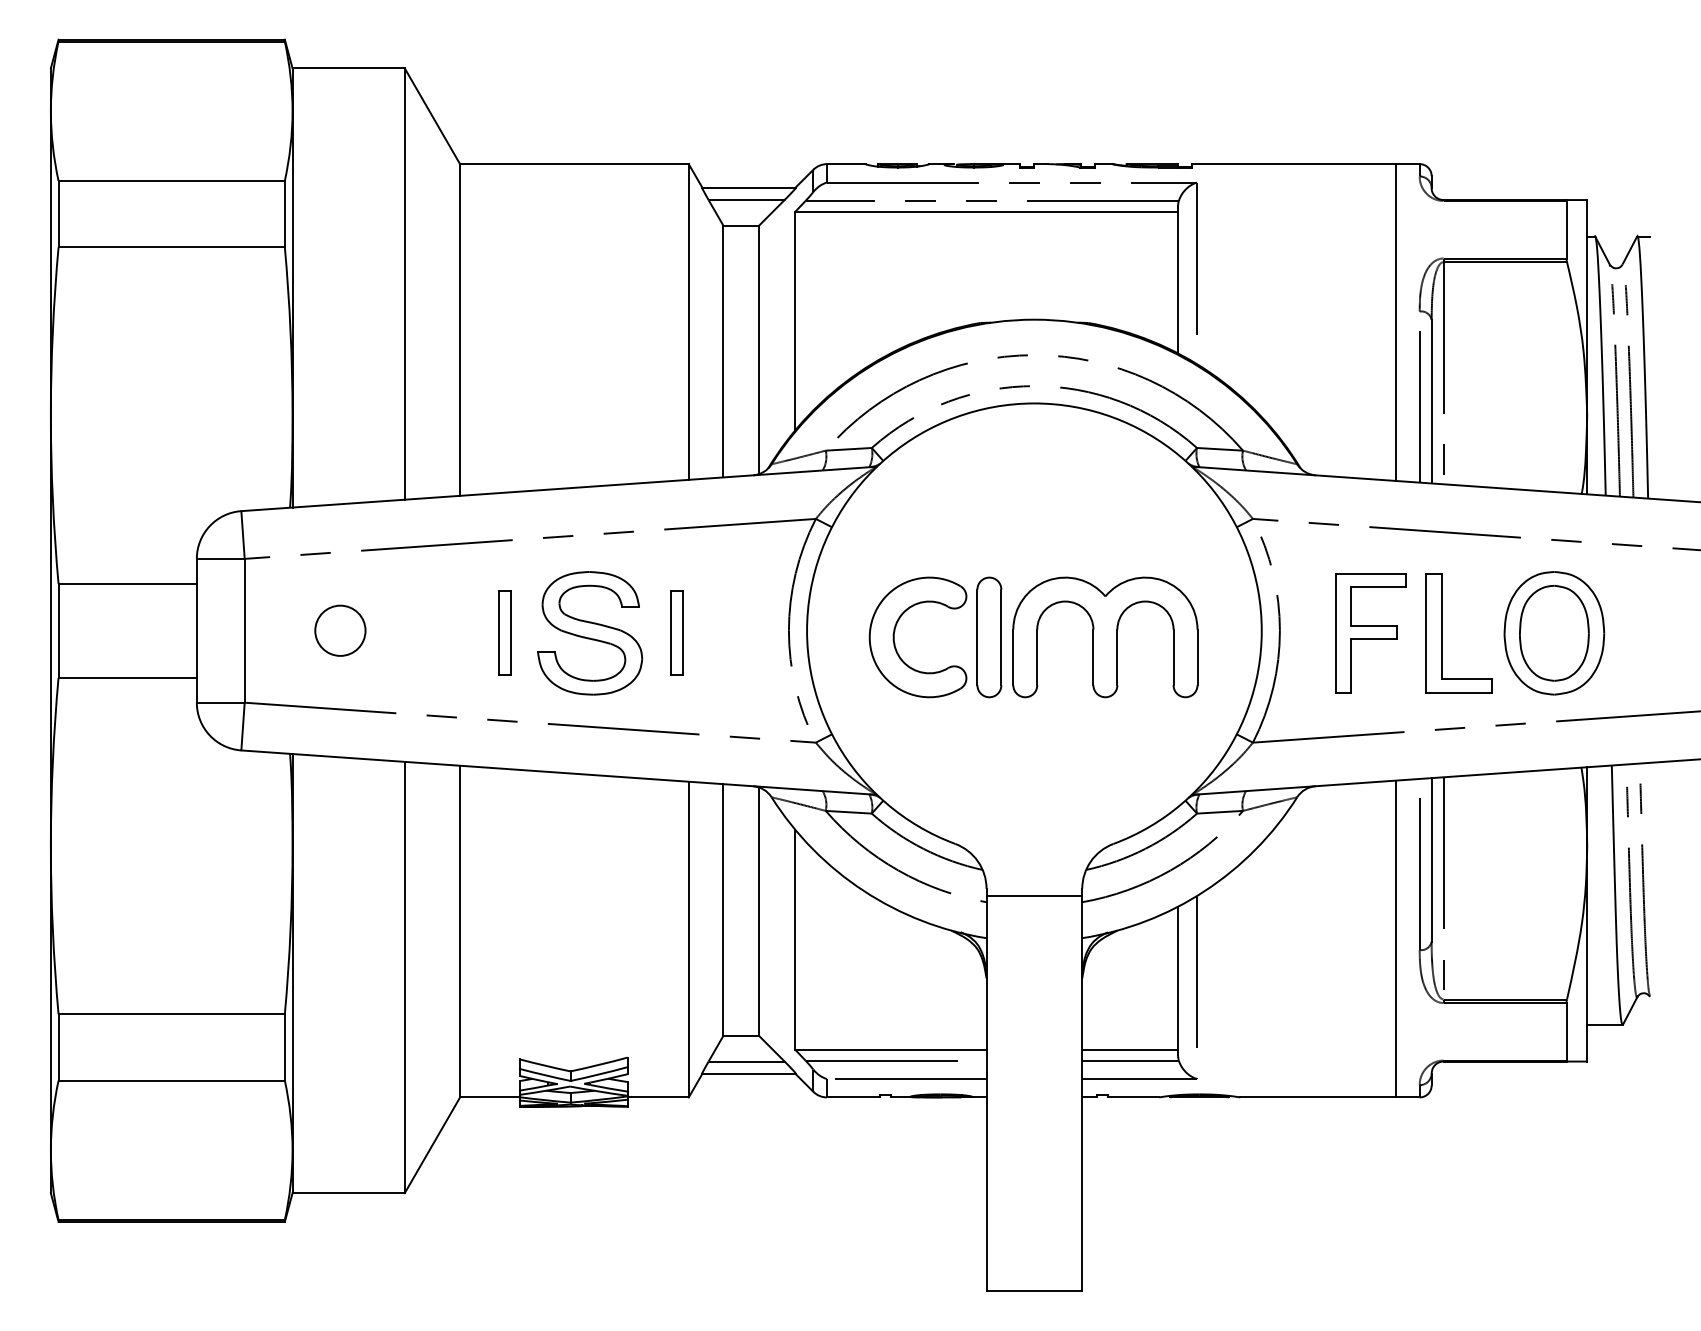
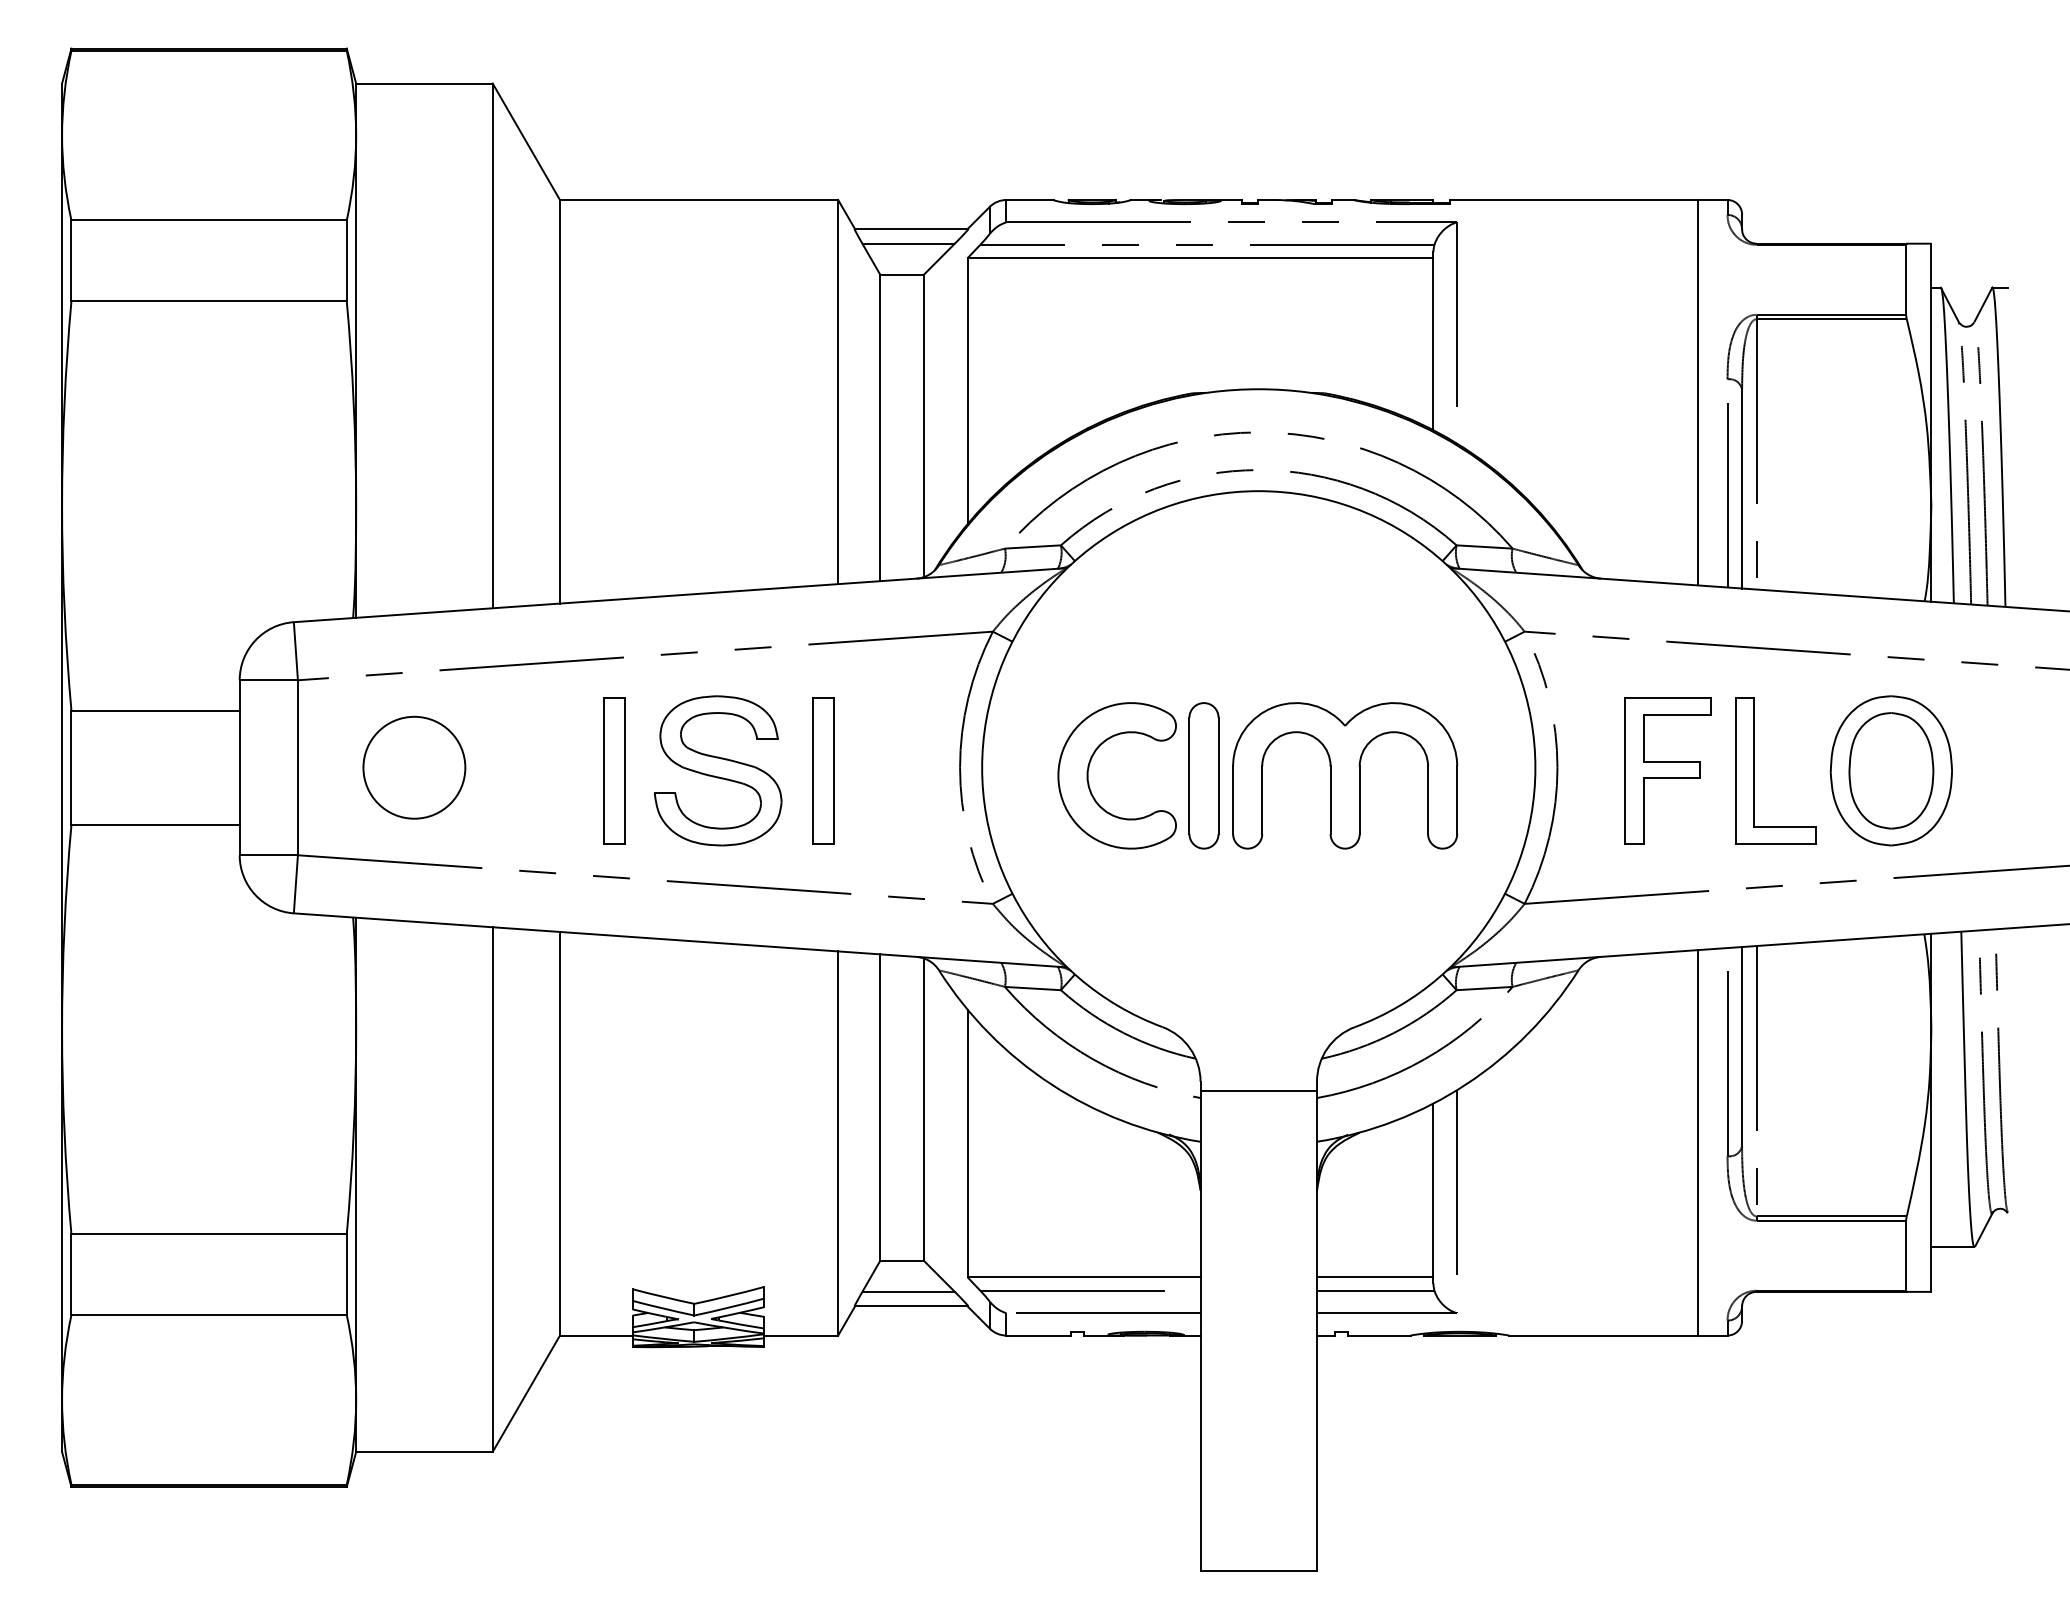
circle: (340, 630) -> (414, 767), size x1.67
part: (504, 633) -> (614, 770), size x1.43
part: (676, 633) -> (823, 770), size x1.43

